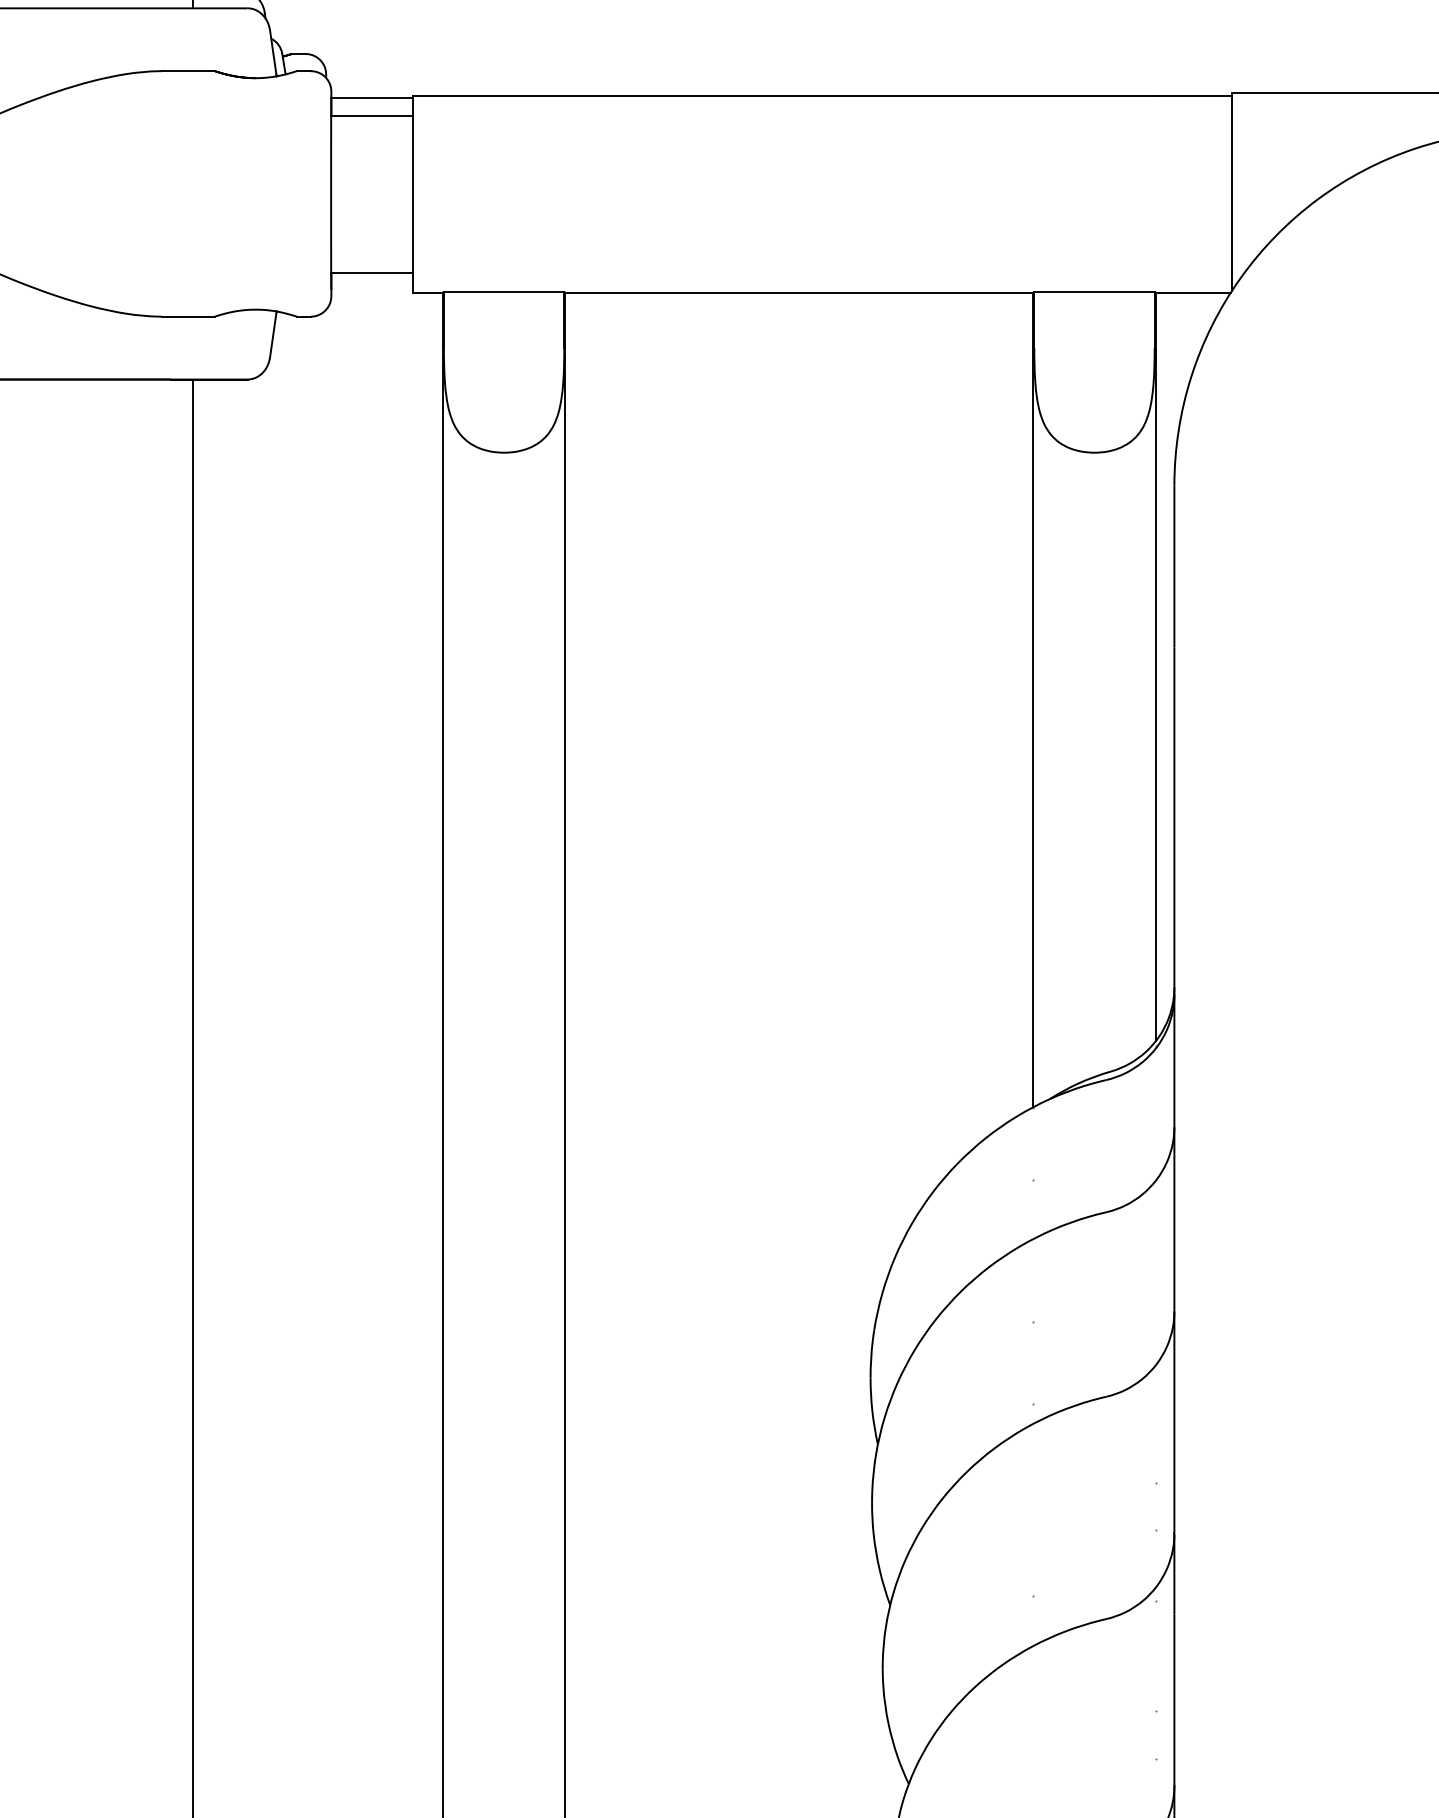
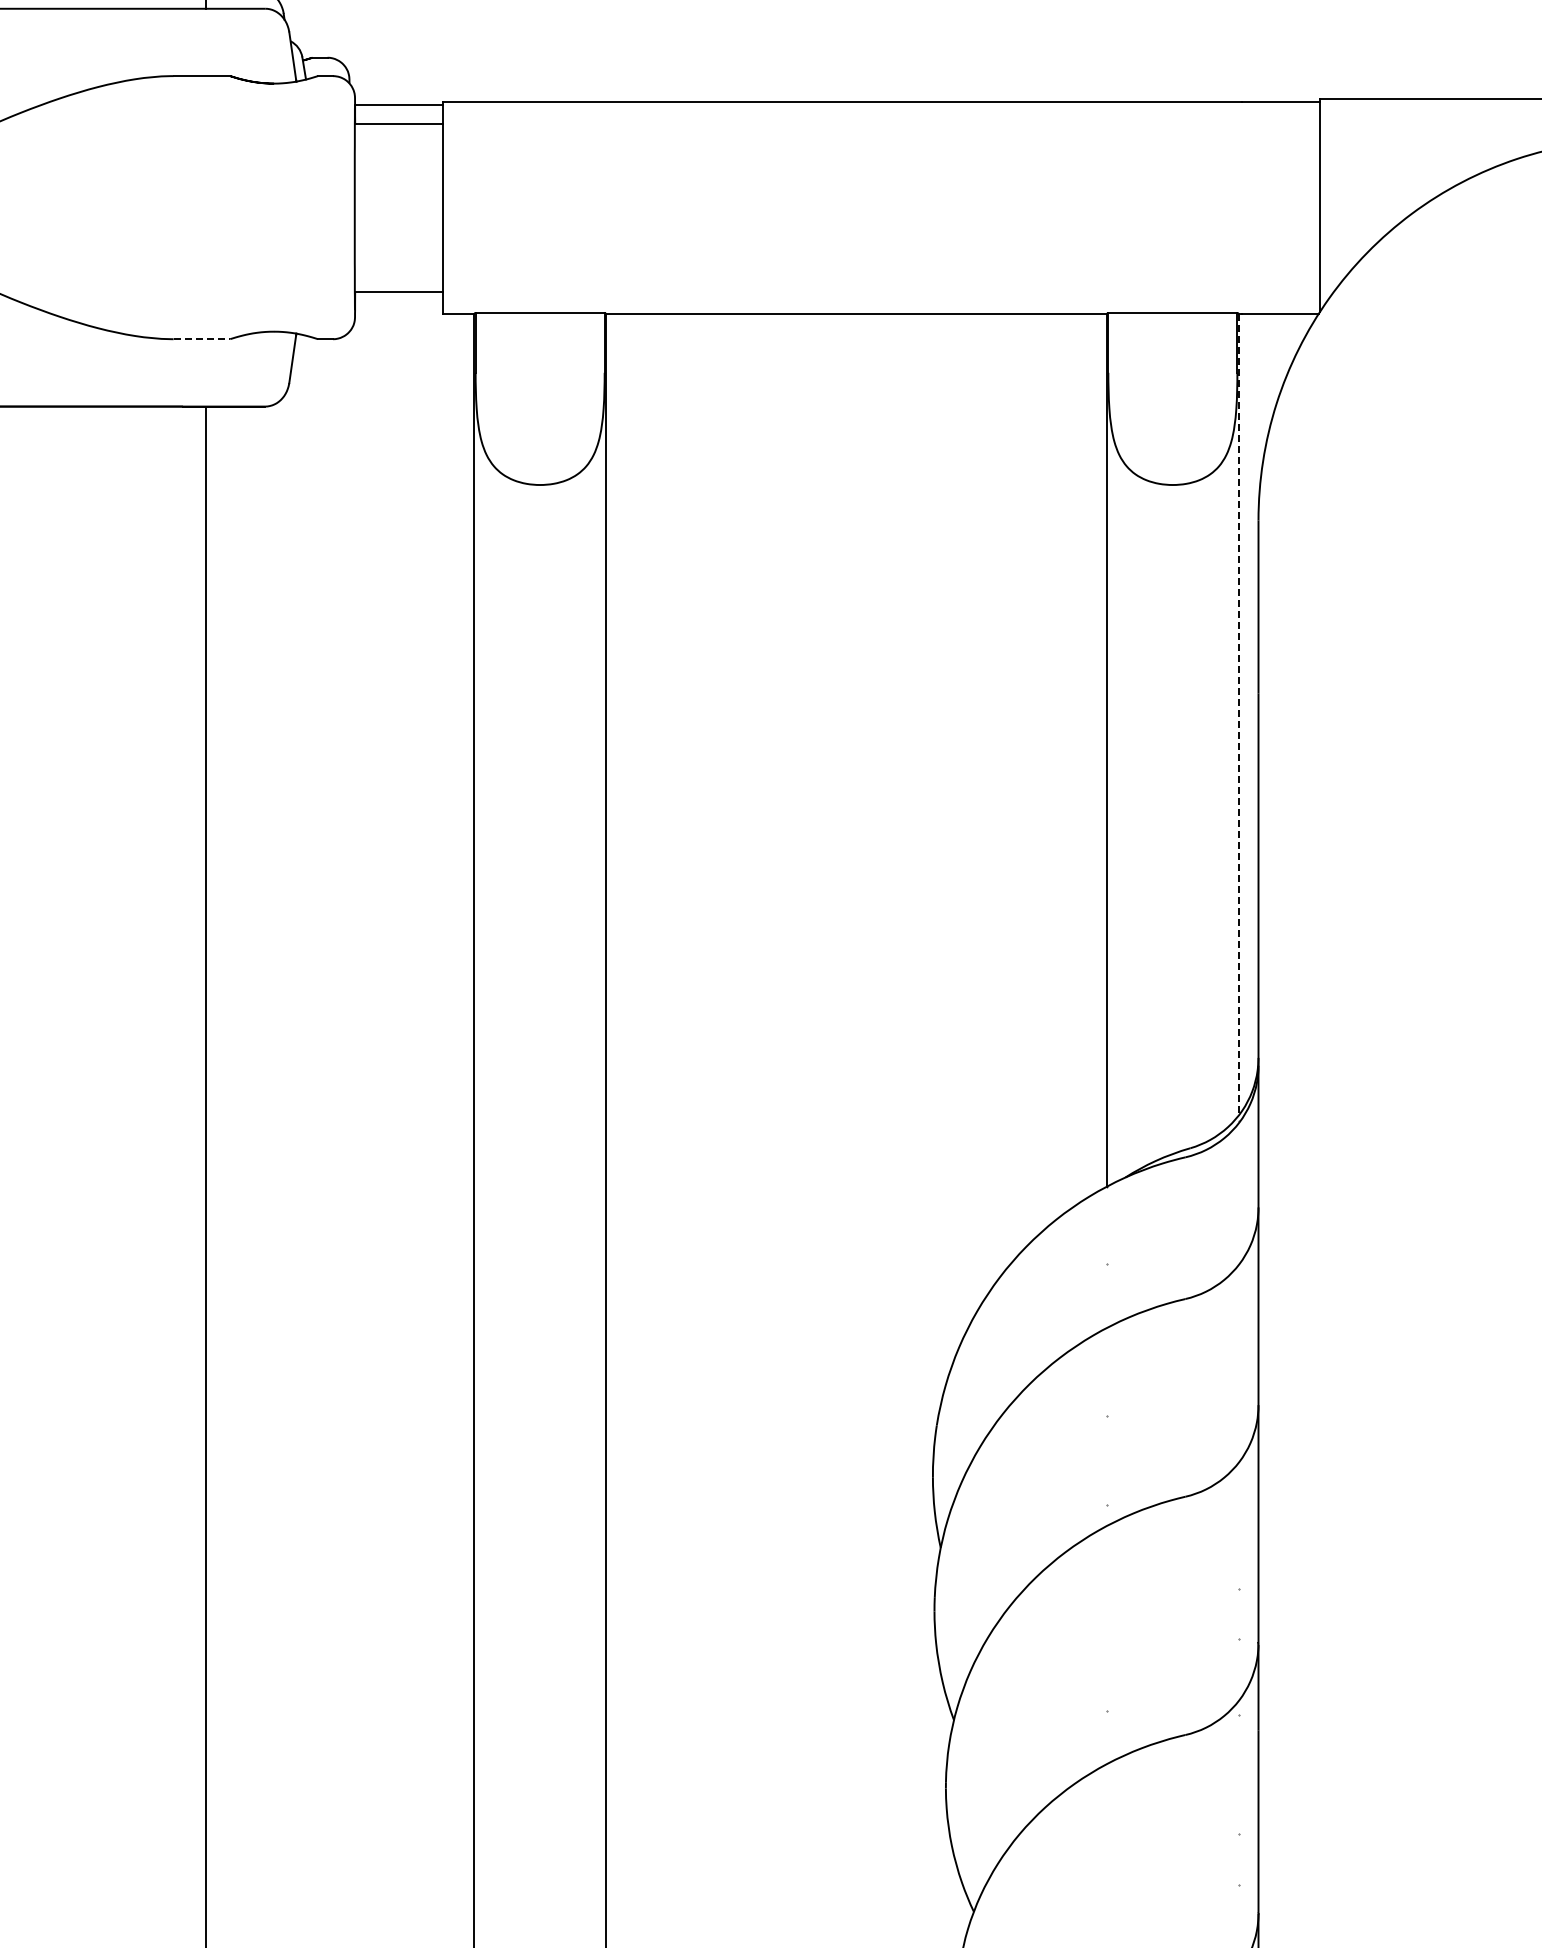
line: (189, 316) -> (202, 339), solid -> dashed
line: (1155, 667) -> (1238, 715), solid -> dashed

